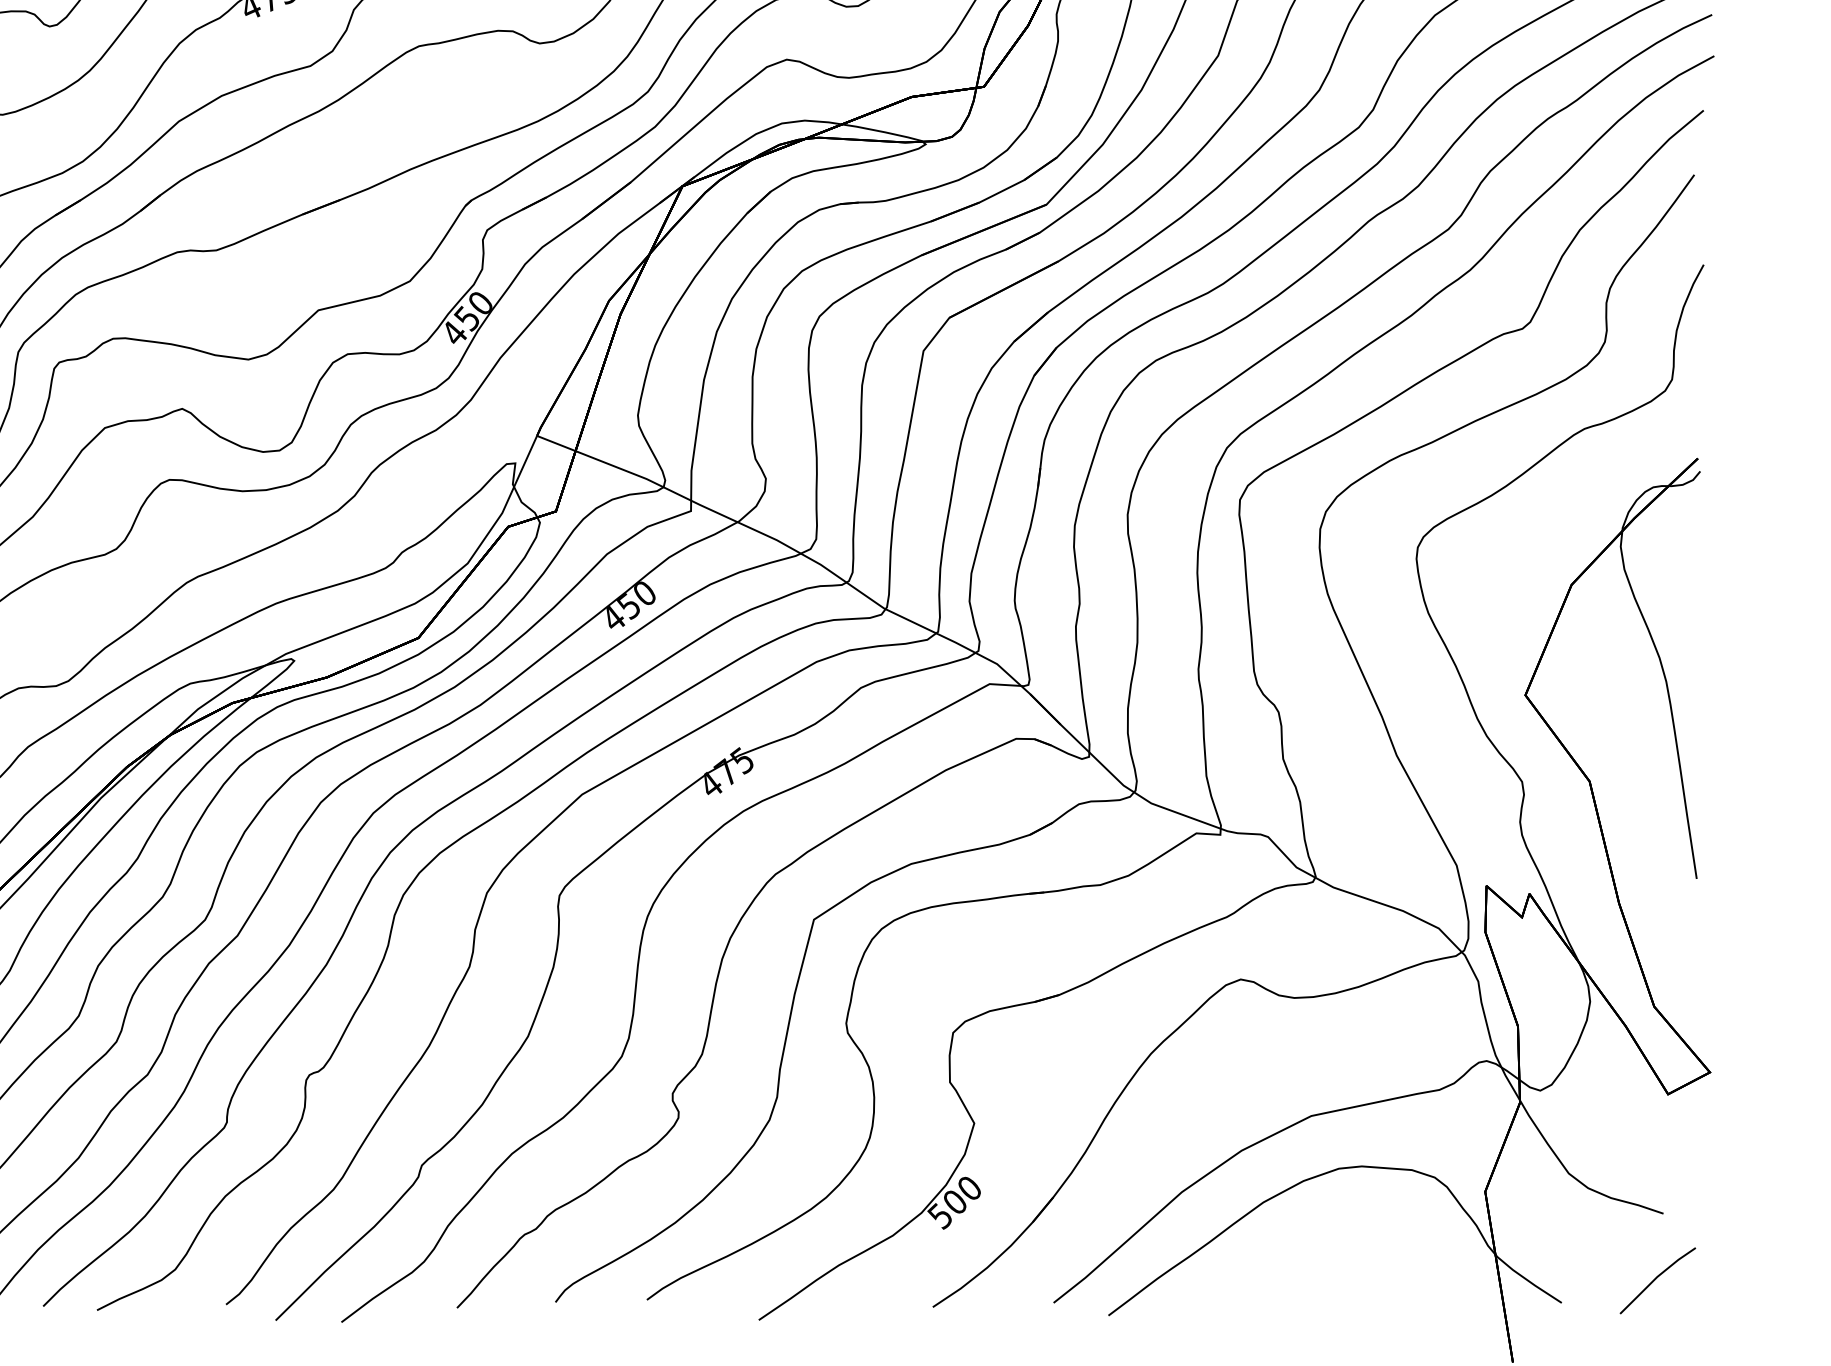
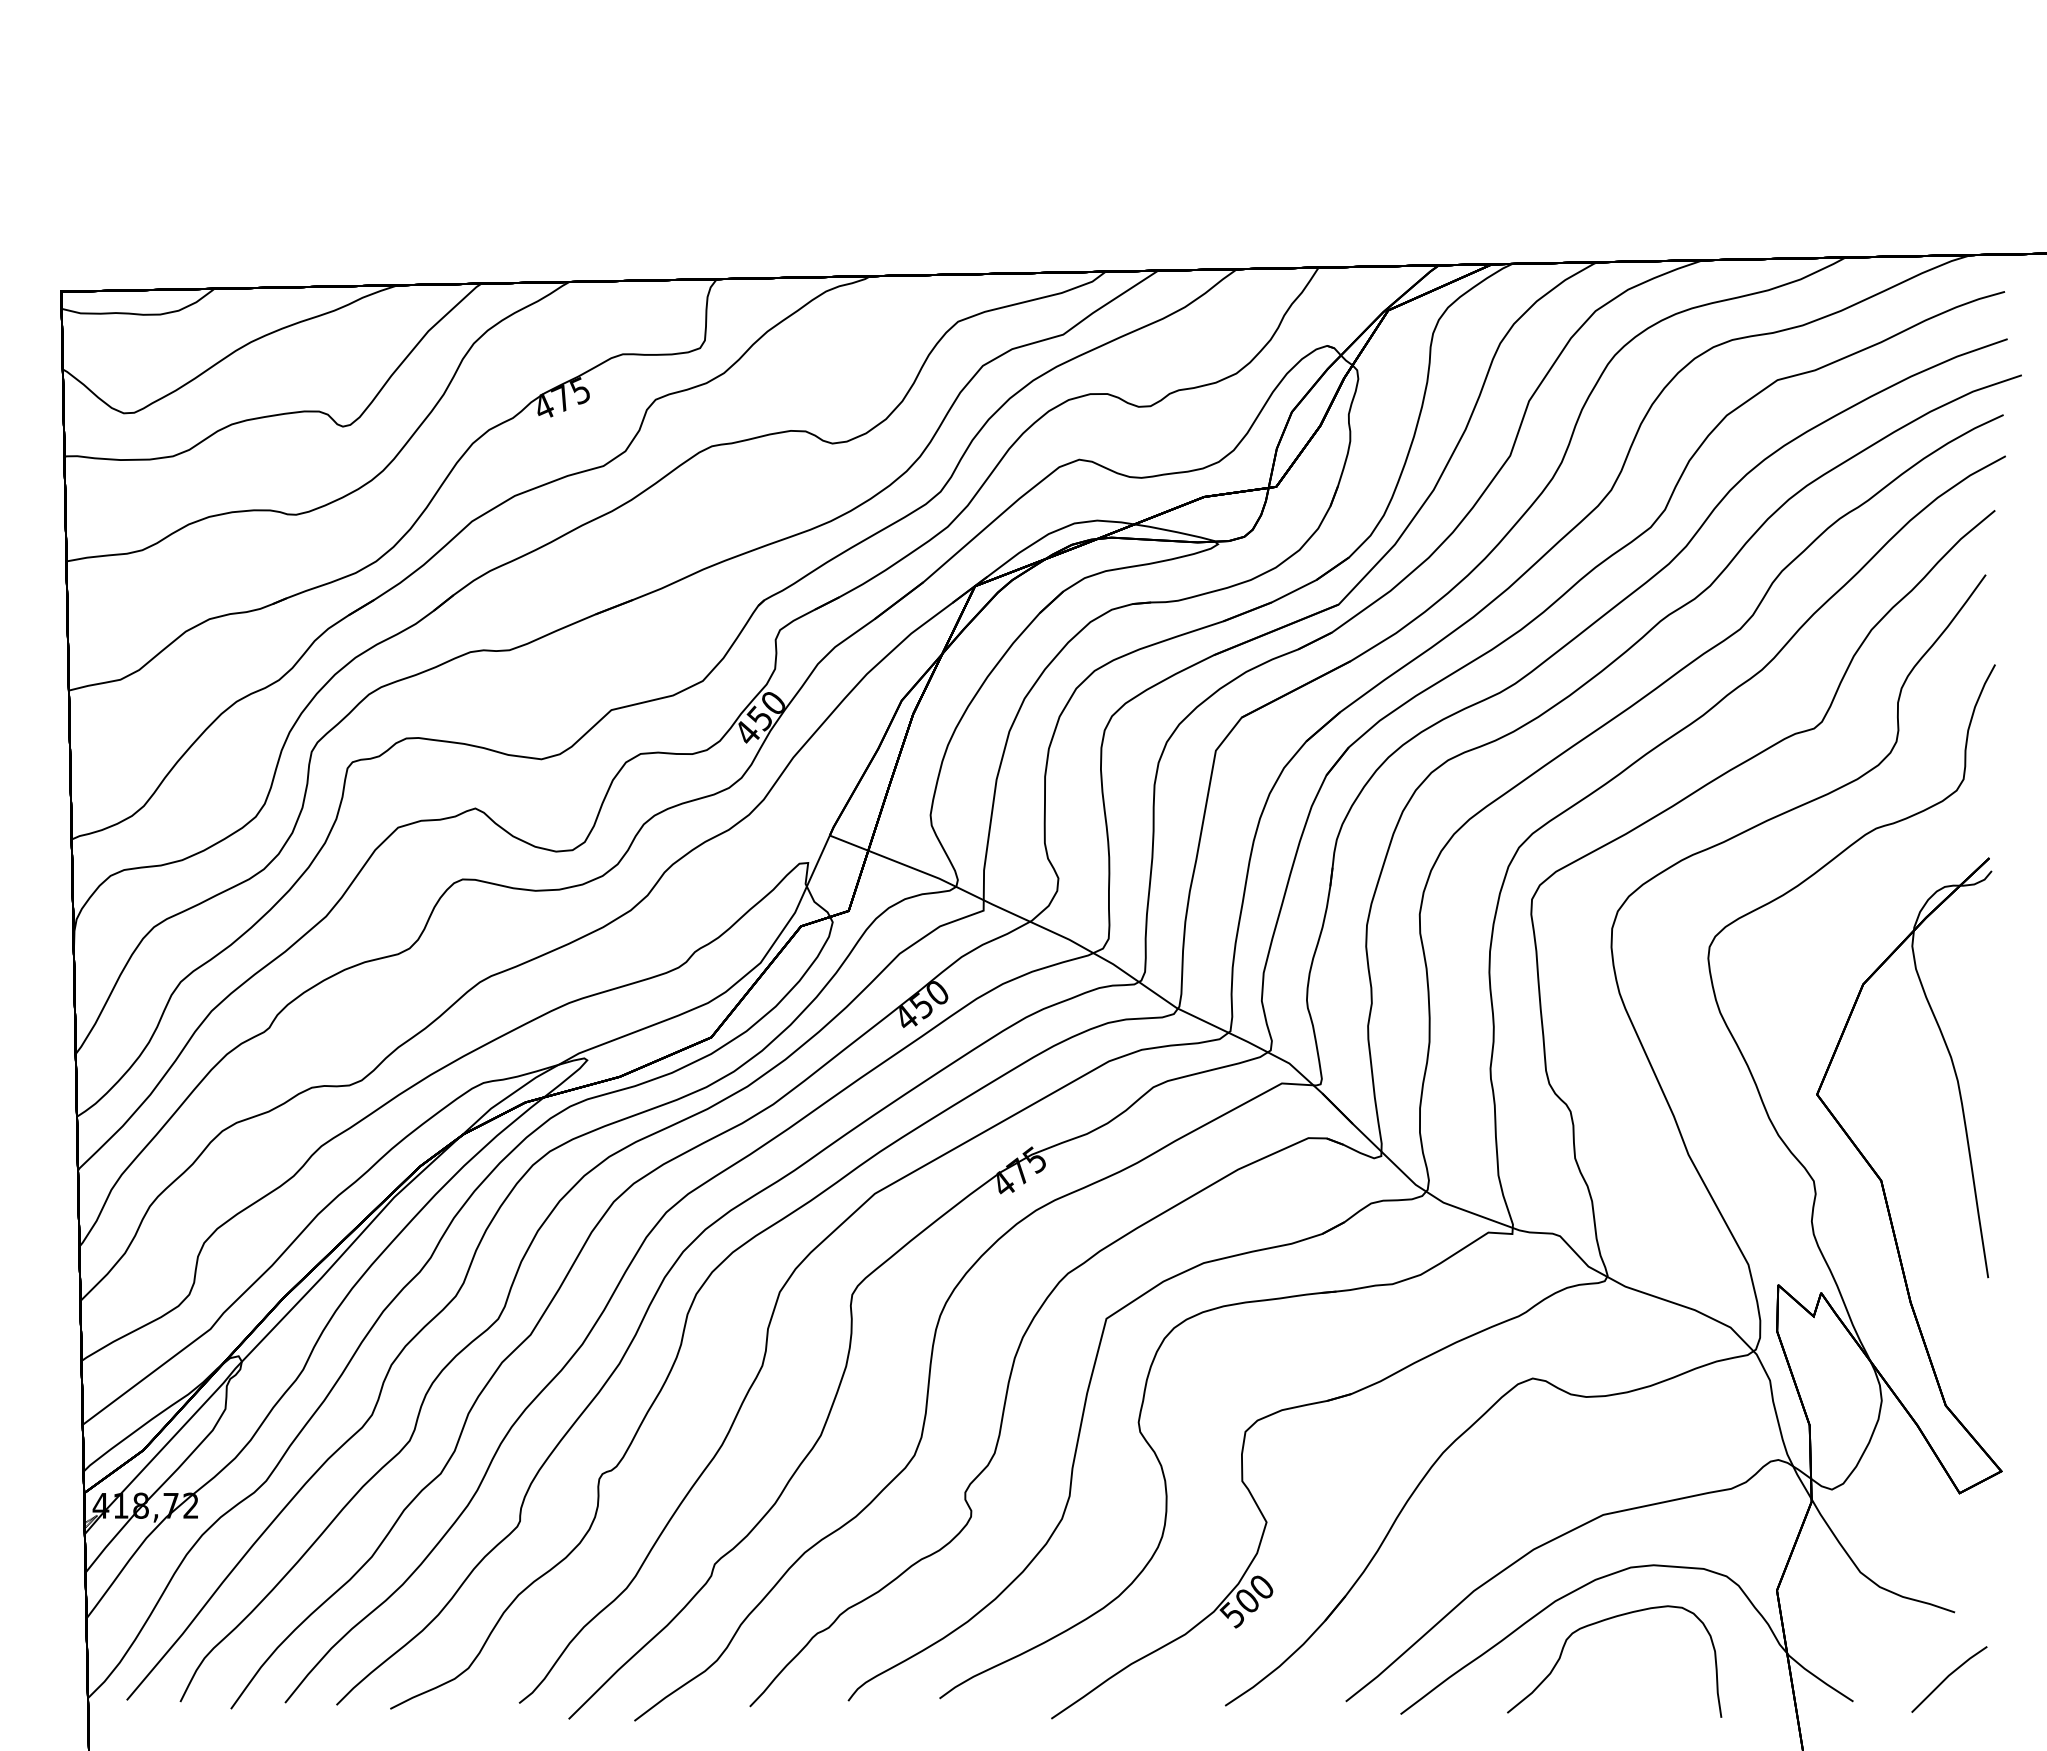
part: (1306, 1224) -> (1598, 1623), added

